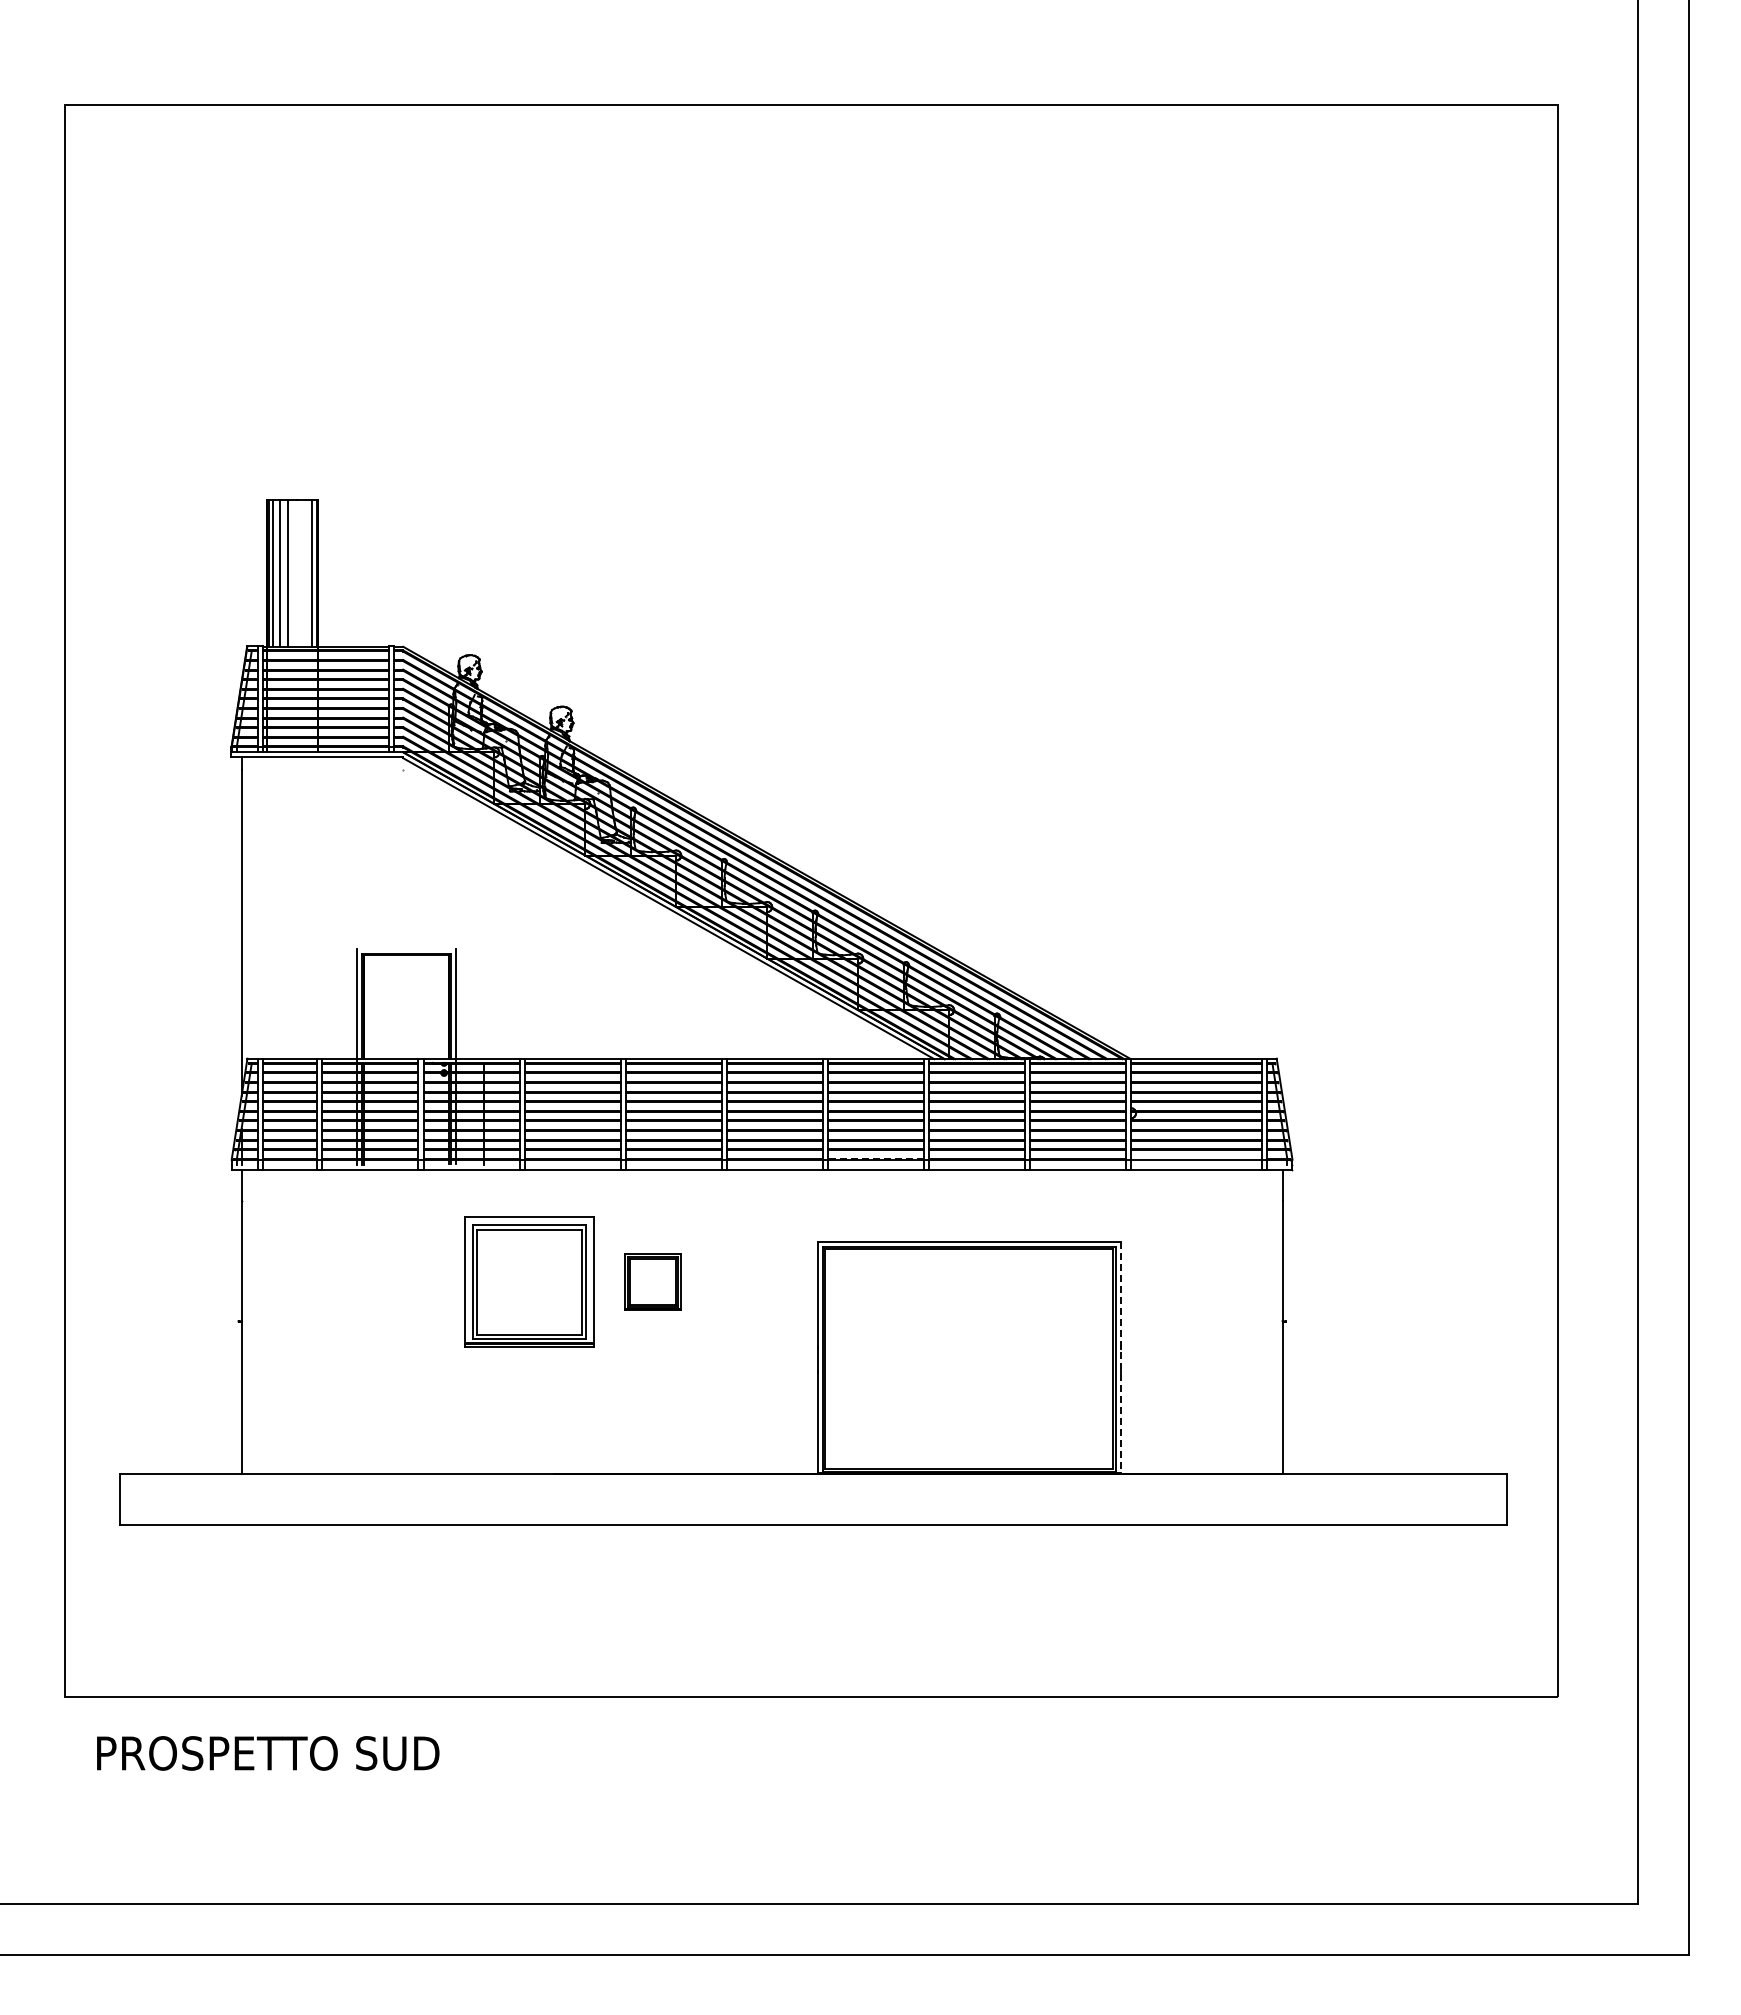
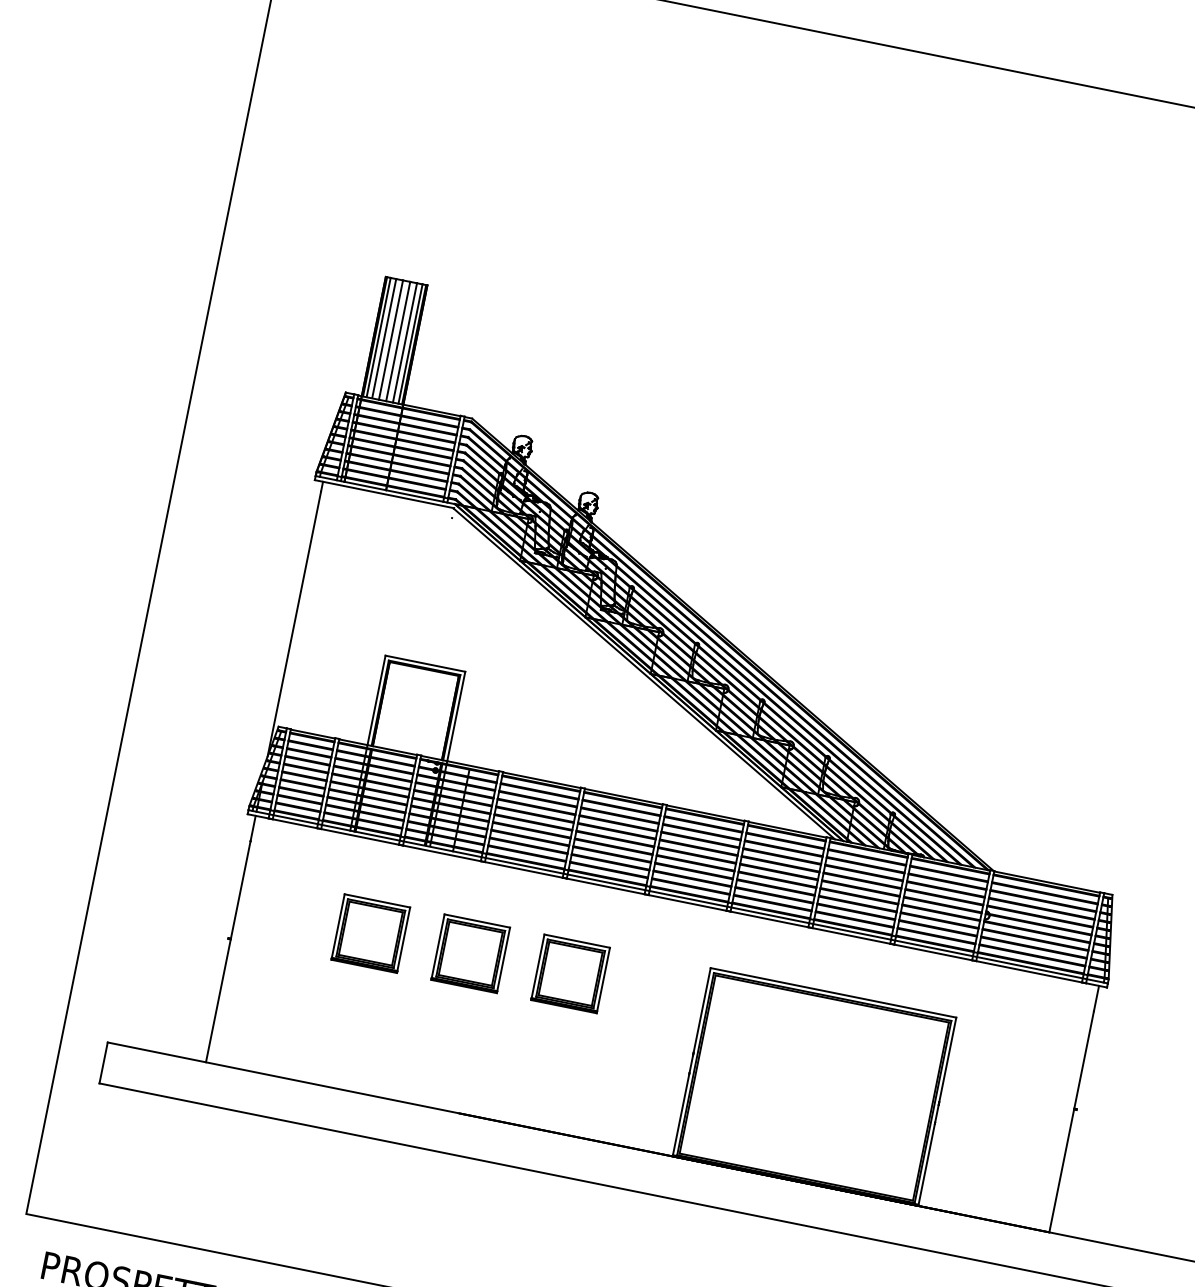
line: (297, 572) -> (398, 341), added
line: (305, 572) -> (405, 342), added
line: (406, 948) -> (425, 663), added
line: (875, 1158) -> (771, 910), dashed -> solid
line: (1196, 1158) -> (1031, 962), added
line: (761, 1164) -> (677, 896), added
part: (406, 1281) -> (371, 933), added
part: (529, 1281) -> (470, 953), size x0.62
part: (652, 1281) -> (570, 973), size x1.43
line: (1120, 1358) -> (936, 1112), dashed -> solid

